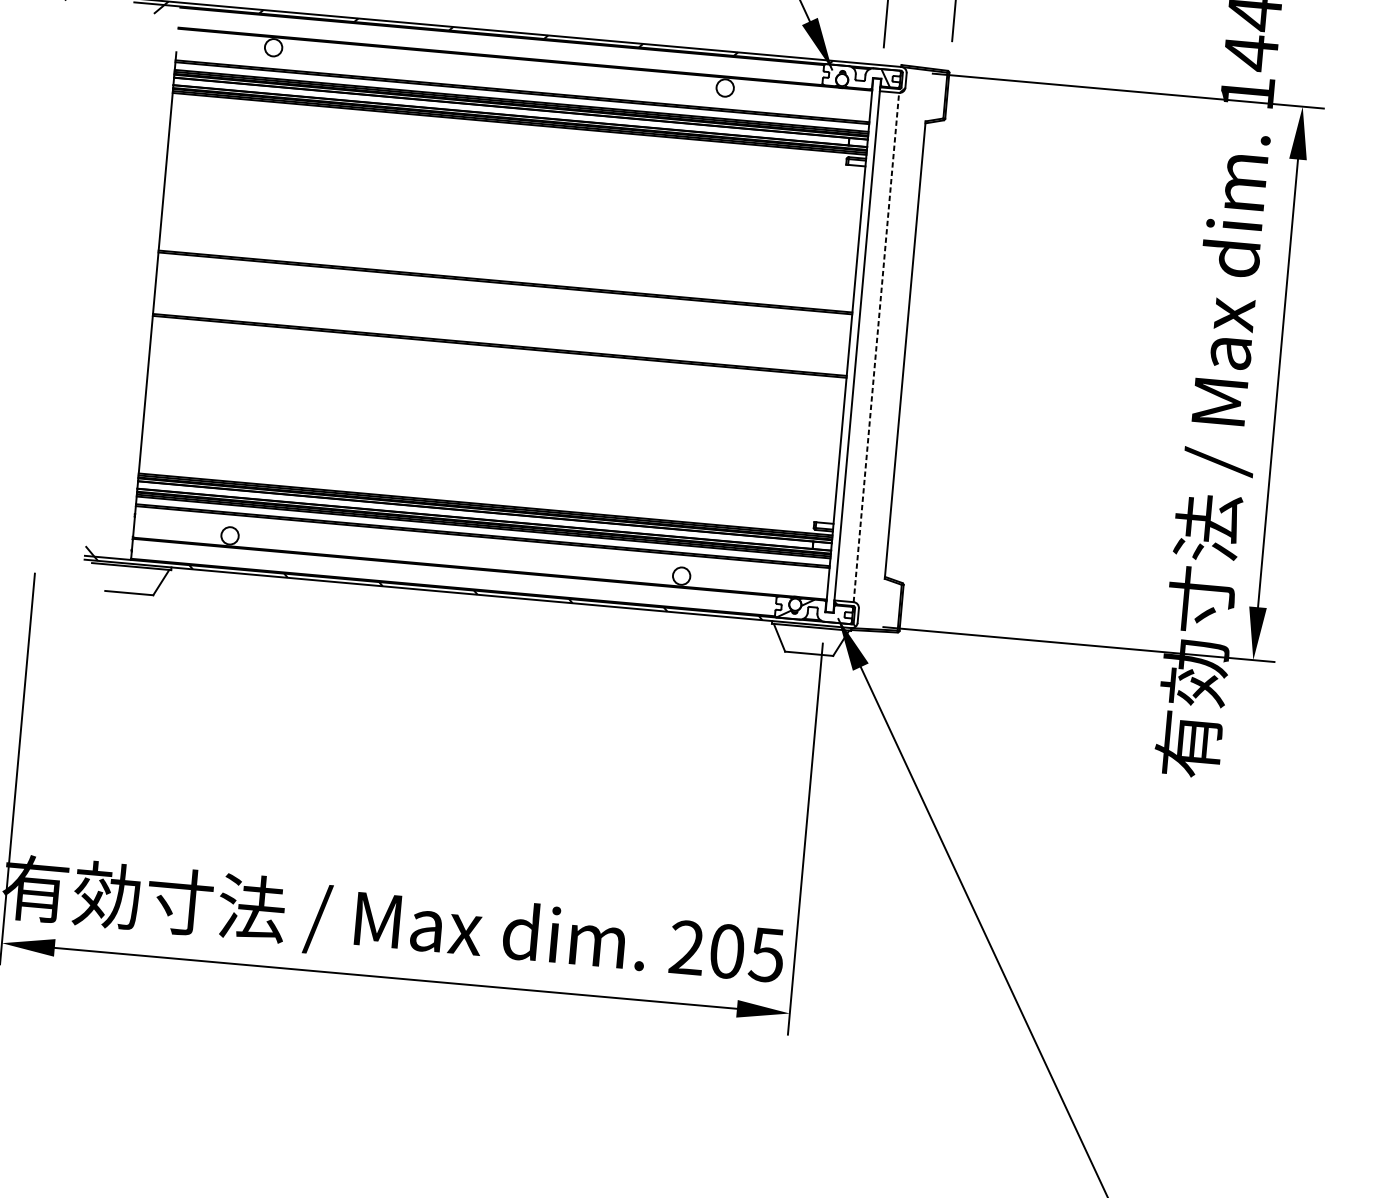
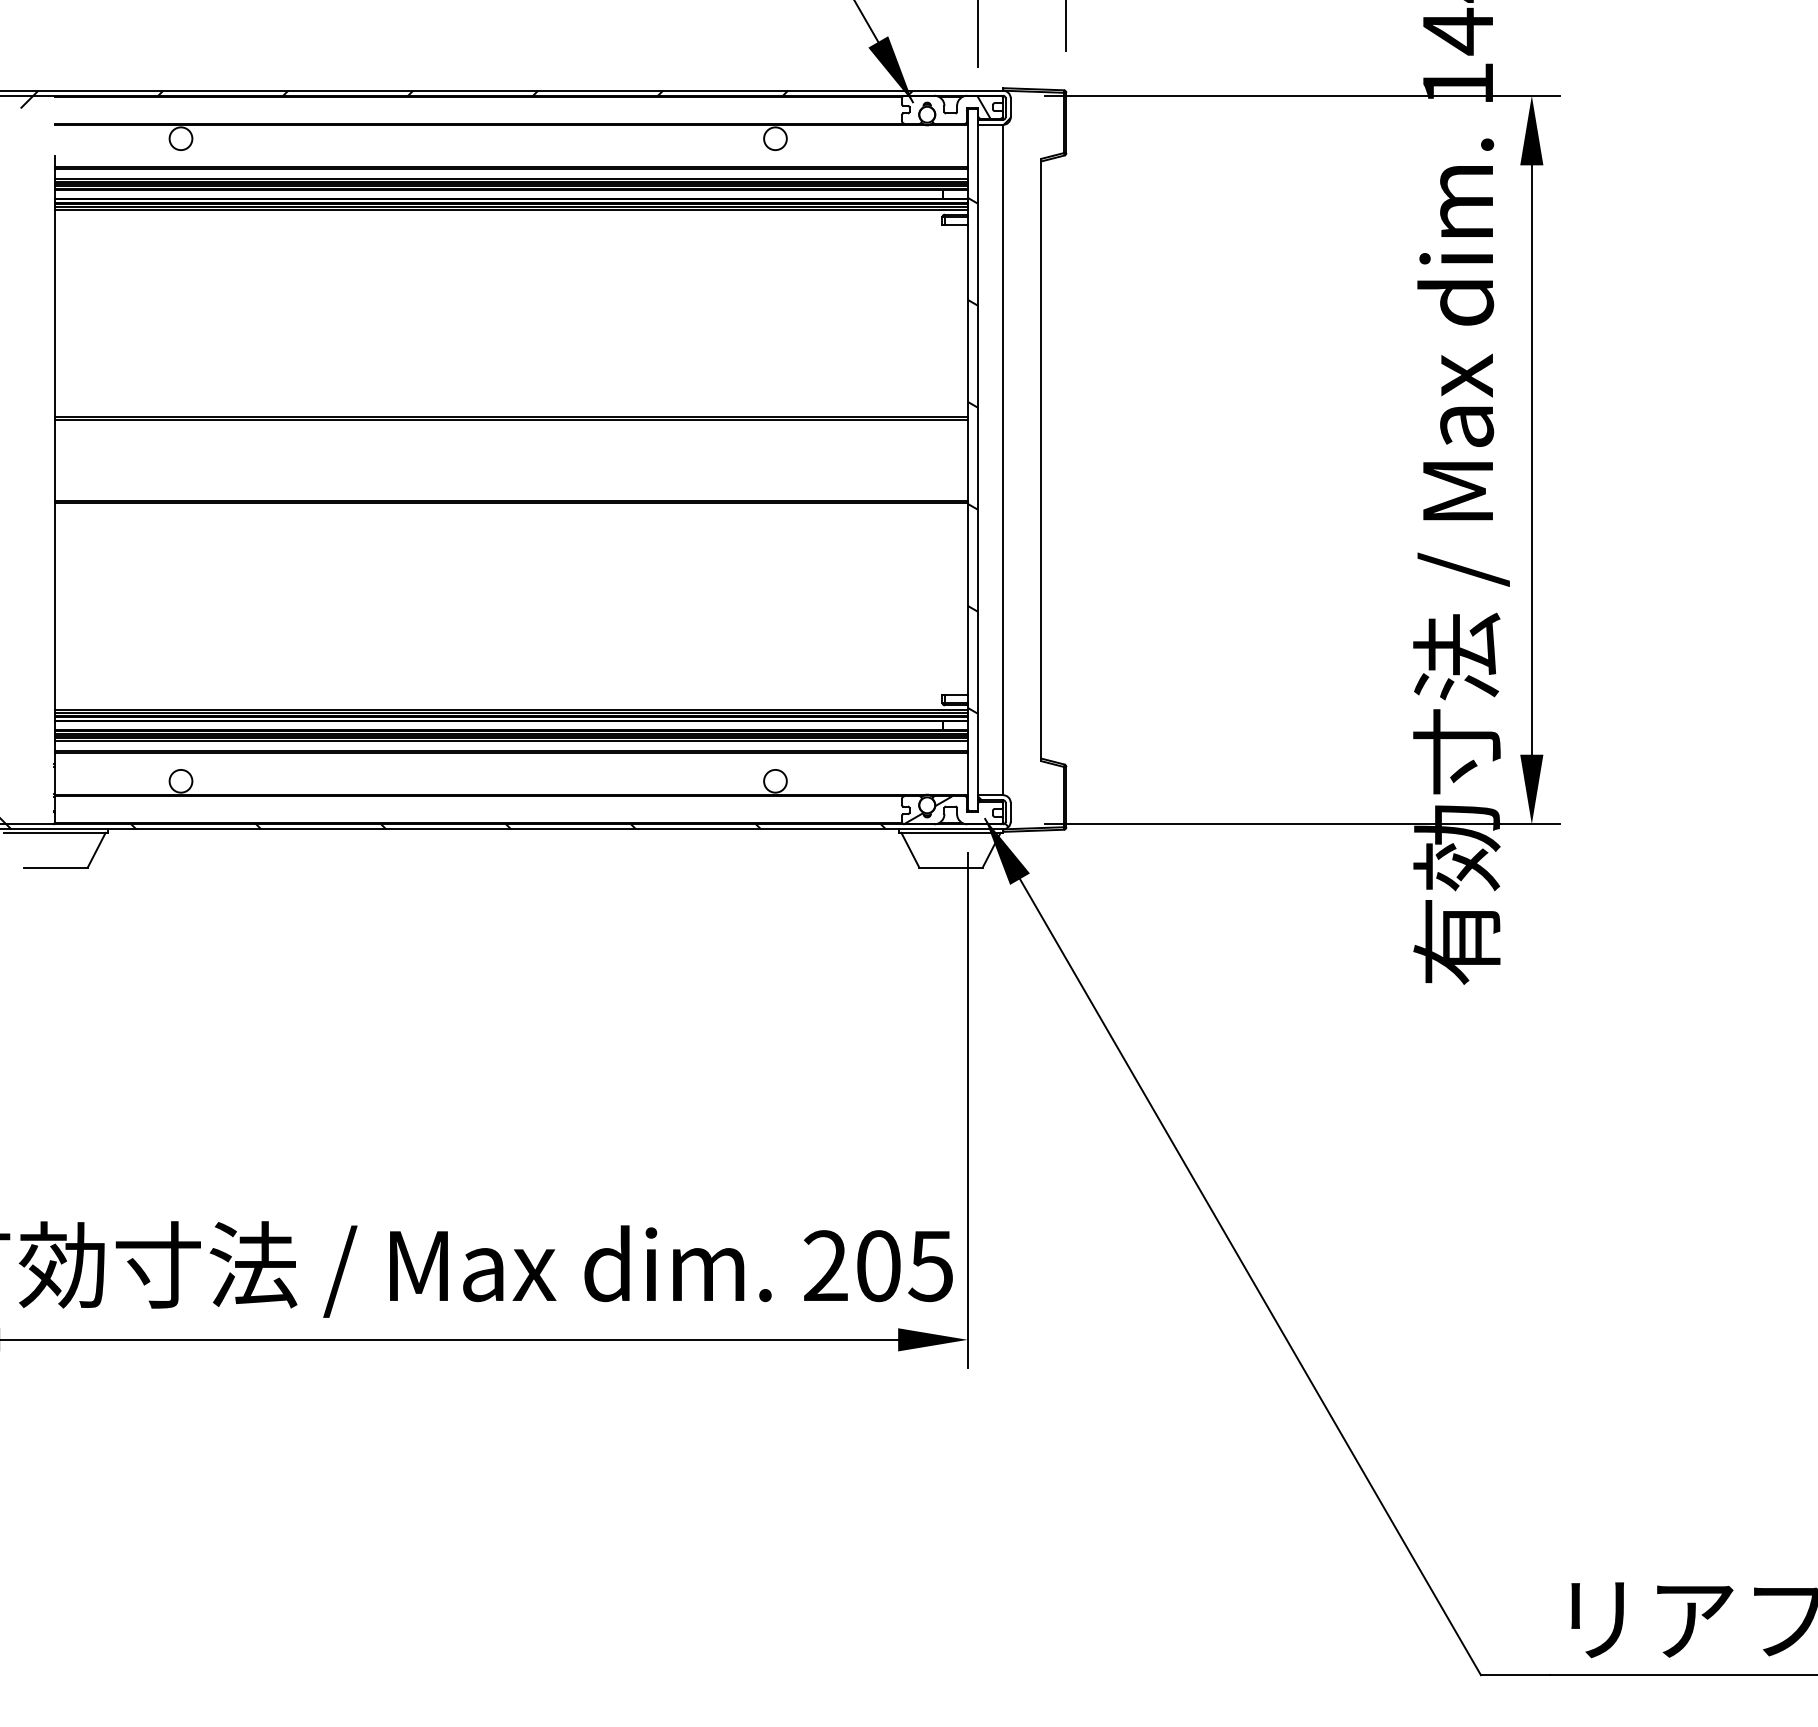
line: (876, 347) -> (1003, 459), dashed -> solid
hatch: (850, 379) -> (972, 504), added

